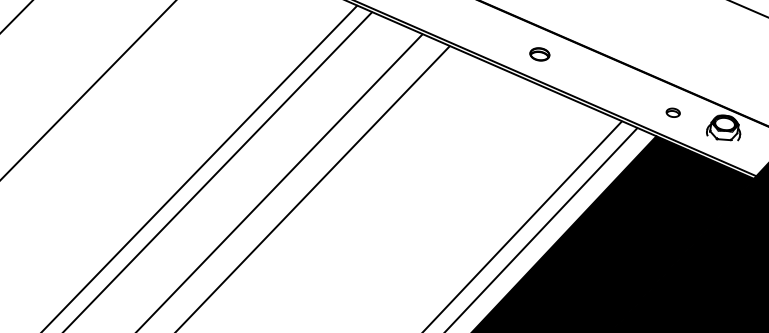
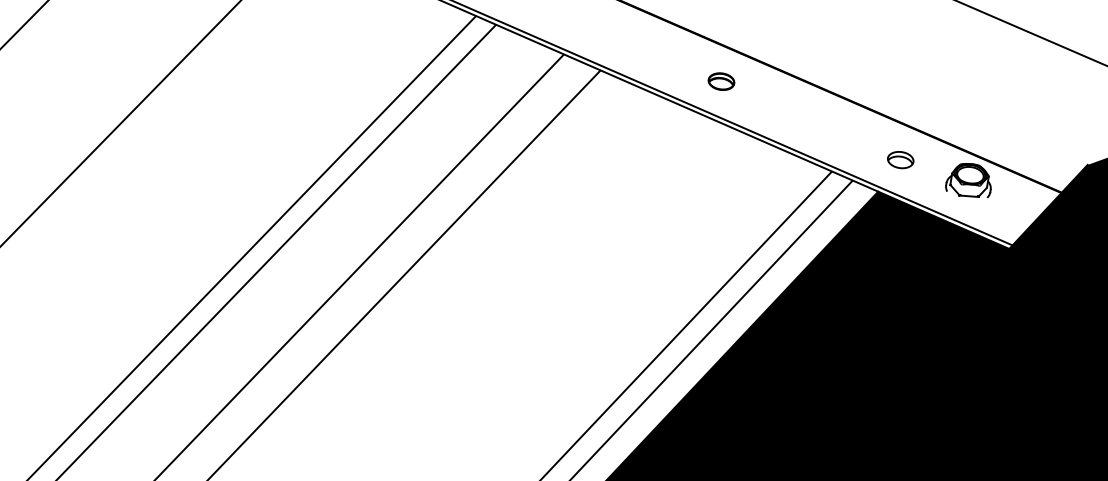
part: (673, 113) -> (900, 160), size x1.43

